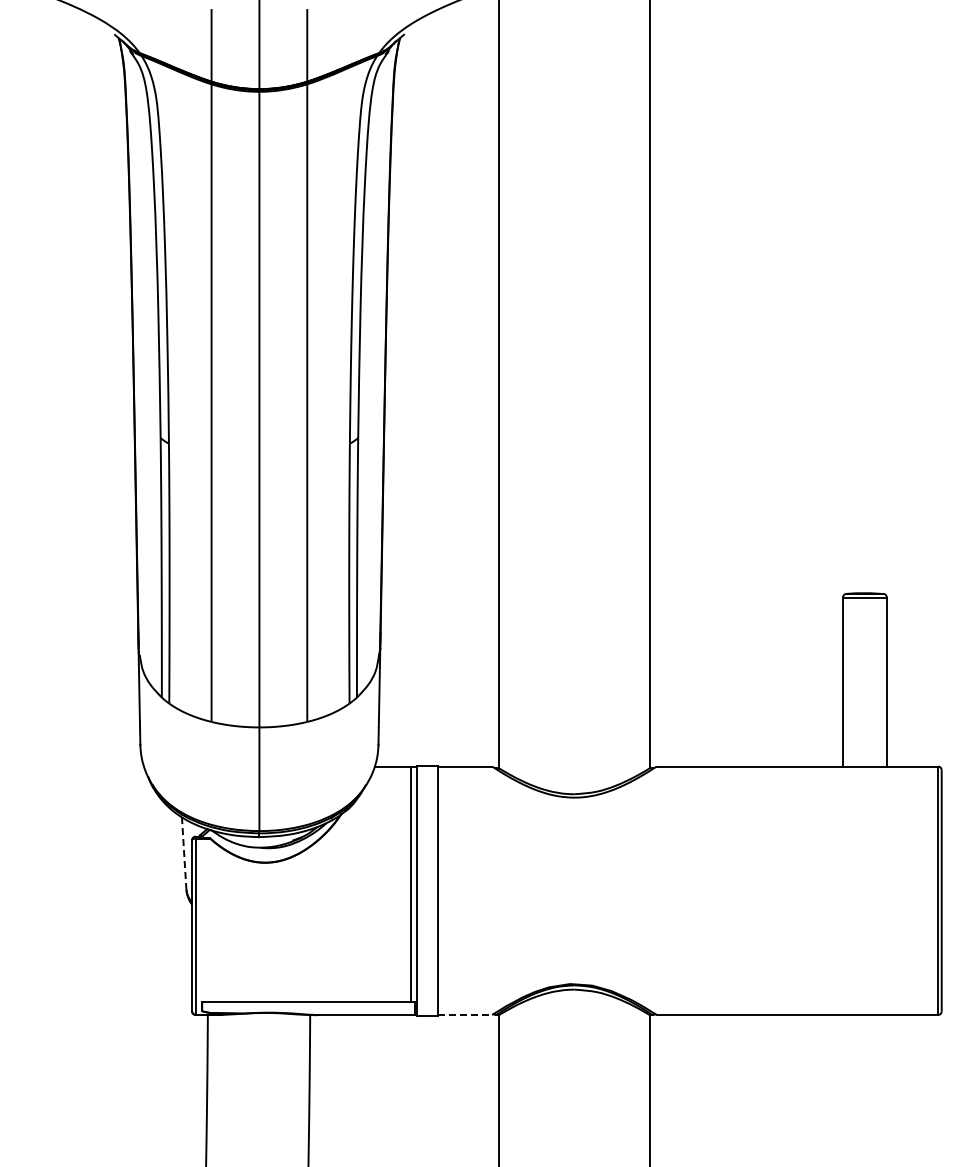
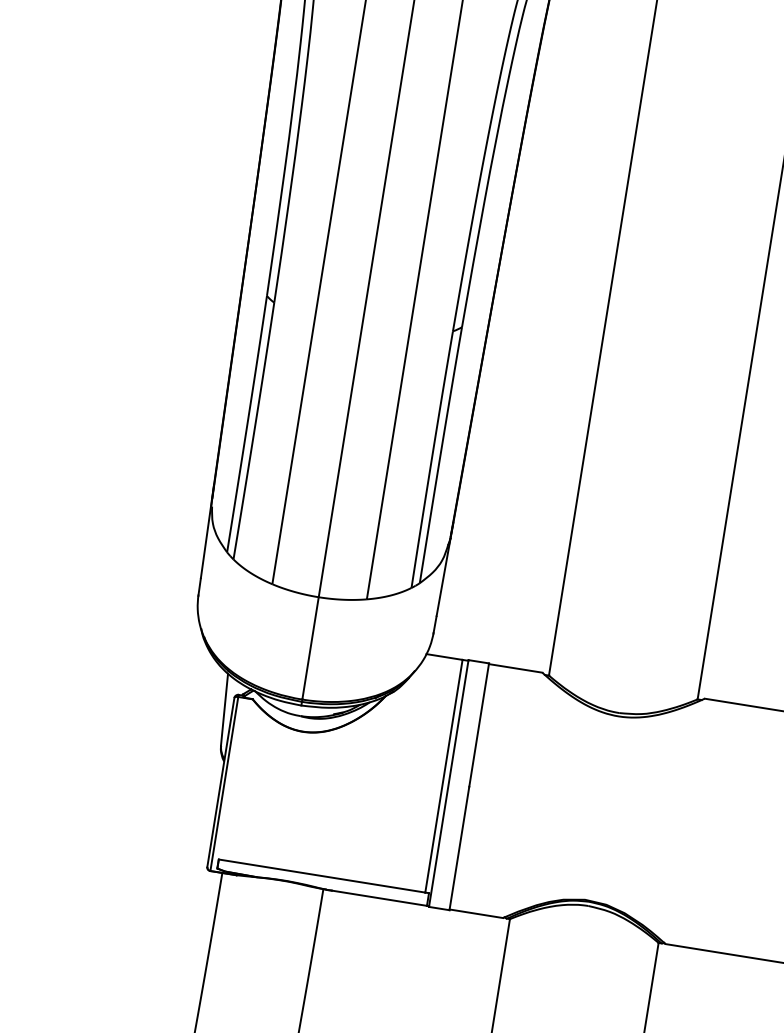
line: (184, 853) -> (224, 709), dashed -> solid
line: (465, 1015) -> (476, 914), dashed -> solid

